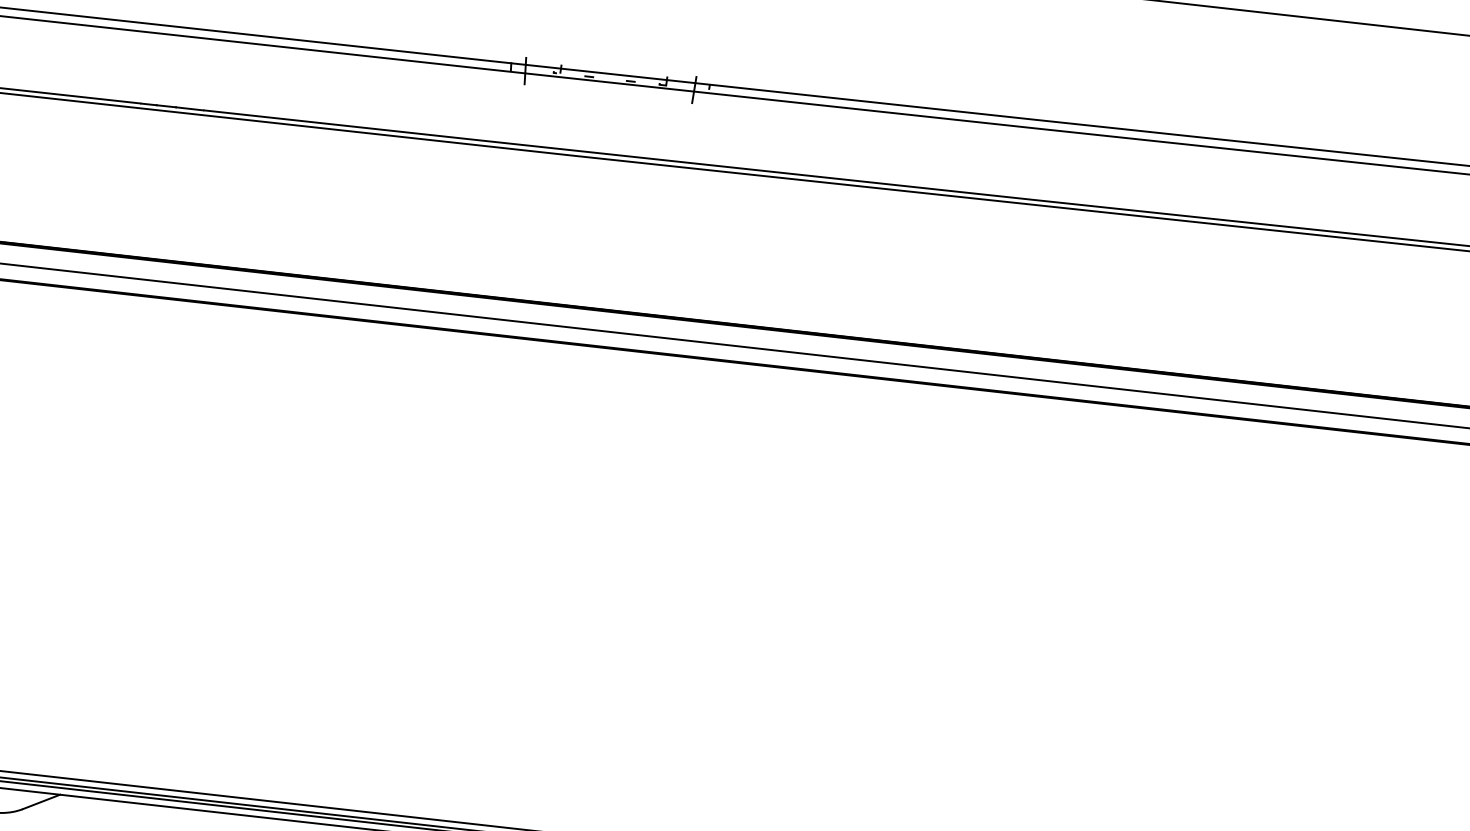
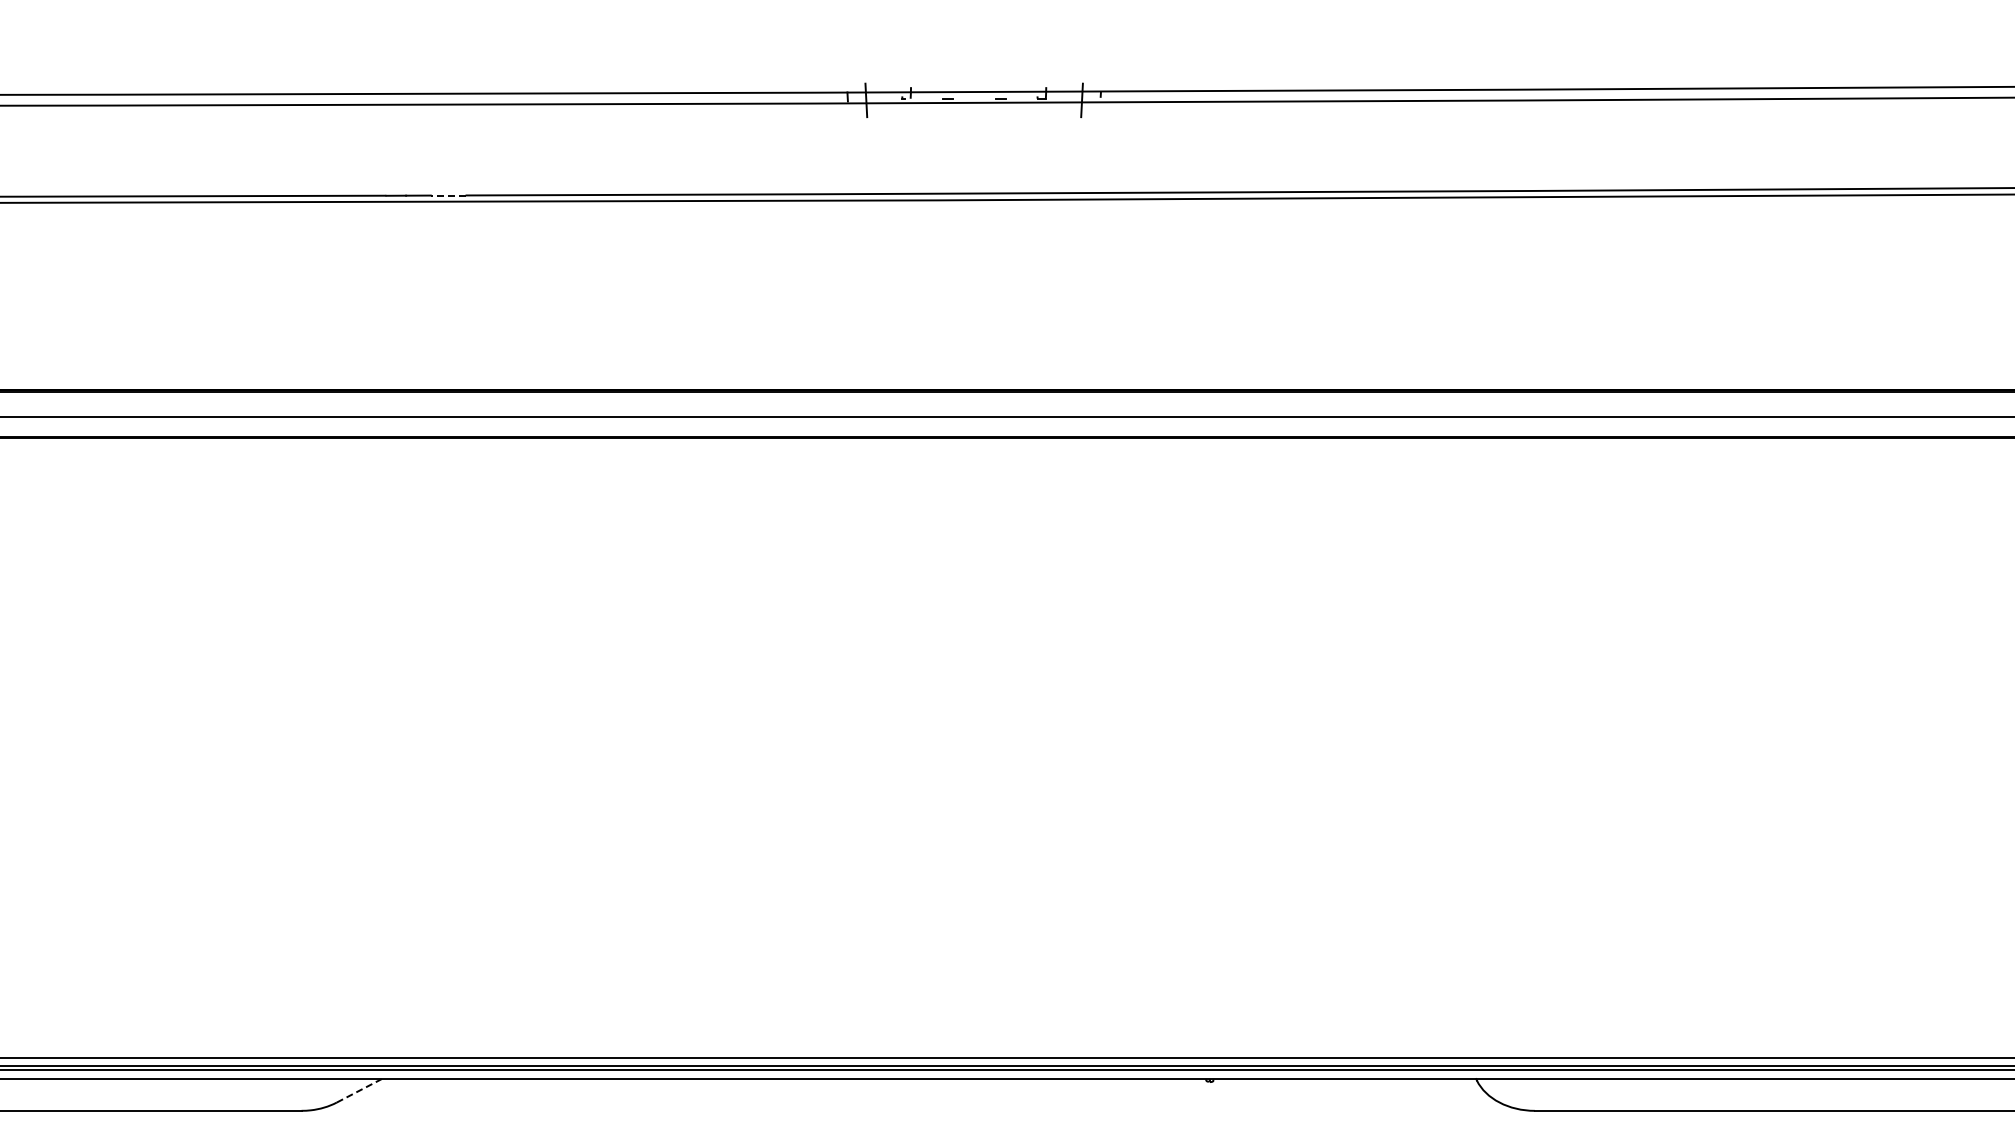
line: (189, 108) -> (447, 195), solid -> dashed
line: (41, 801) -> (359, 1090), solid -> dashed

